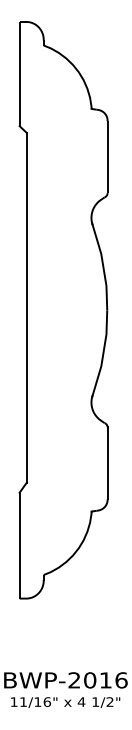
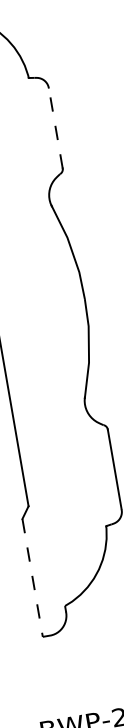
line: (107, 156) -> (55, 127), solid -> dashed
line: (19, 545) -> (32, 577), solid -> dashed

